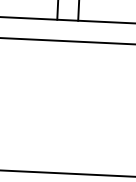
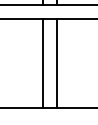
line: (52, 105) -> (42, 62), added
line: (74, 106) -> (57, 62), added

